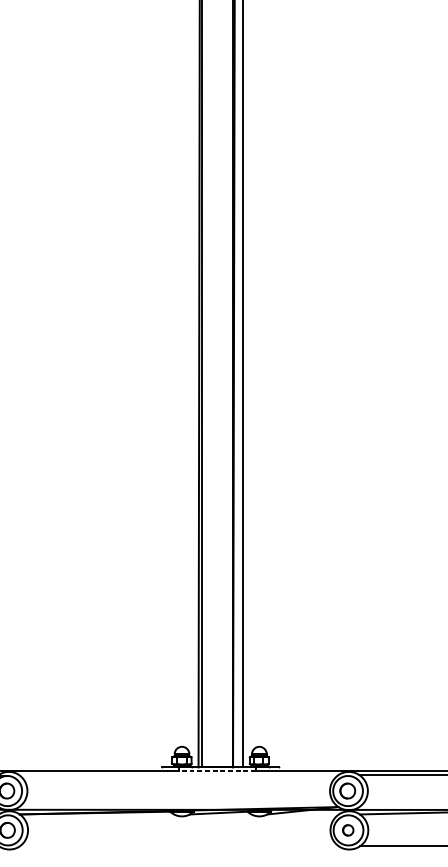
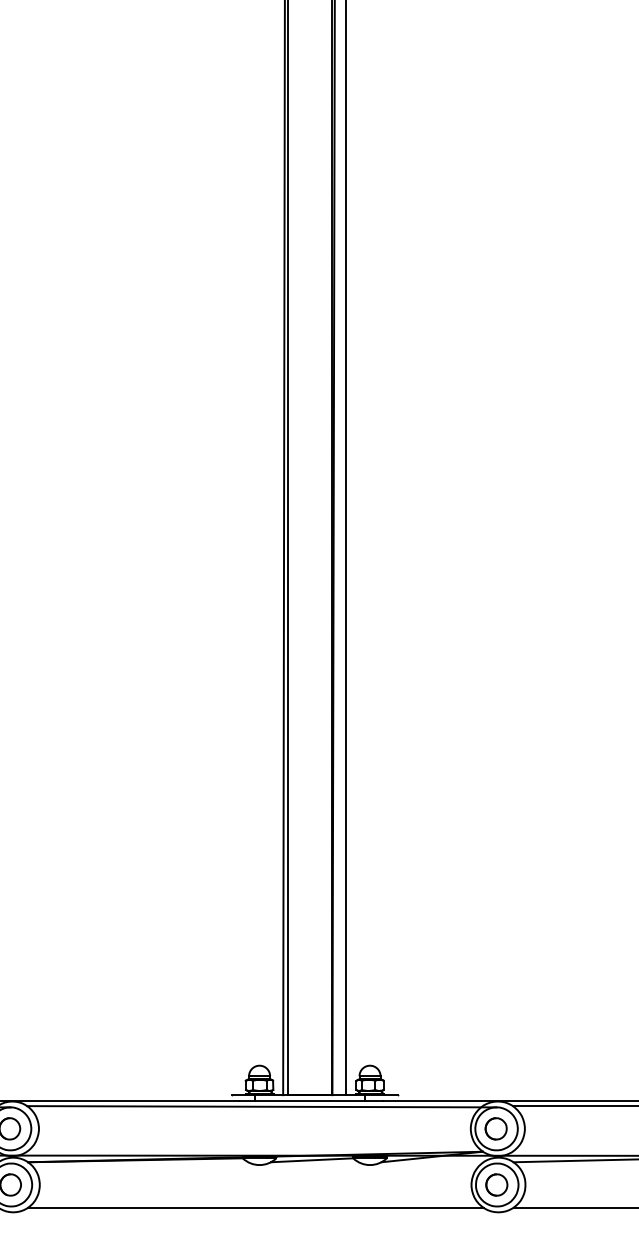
line: (216, 771) -> (309, 1100), dashed -> solid
line: (183, 775) -> (261, 1106), added
part: (348, 830) -> (496, 1184), size x1.43
line: (179, 846) -> (255, 1207), added

